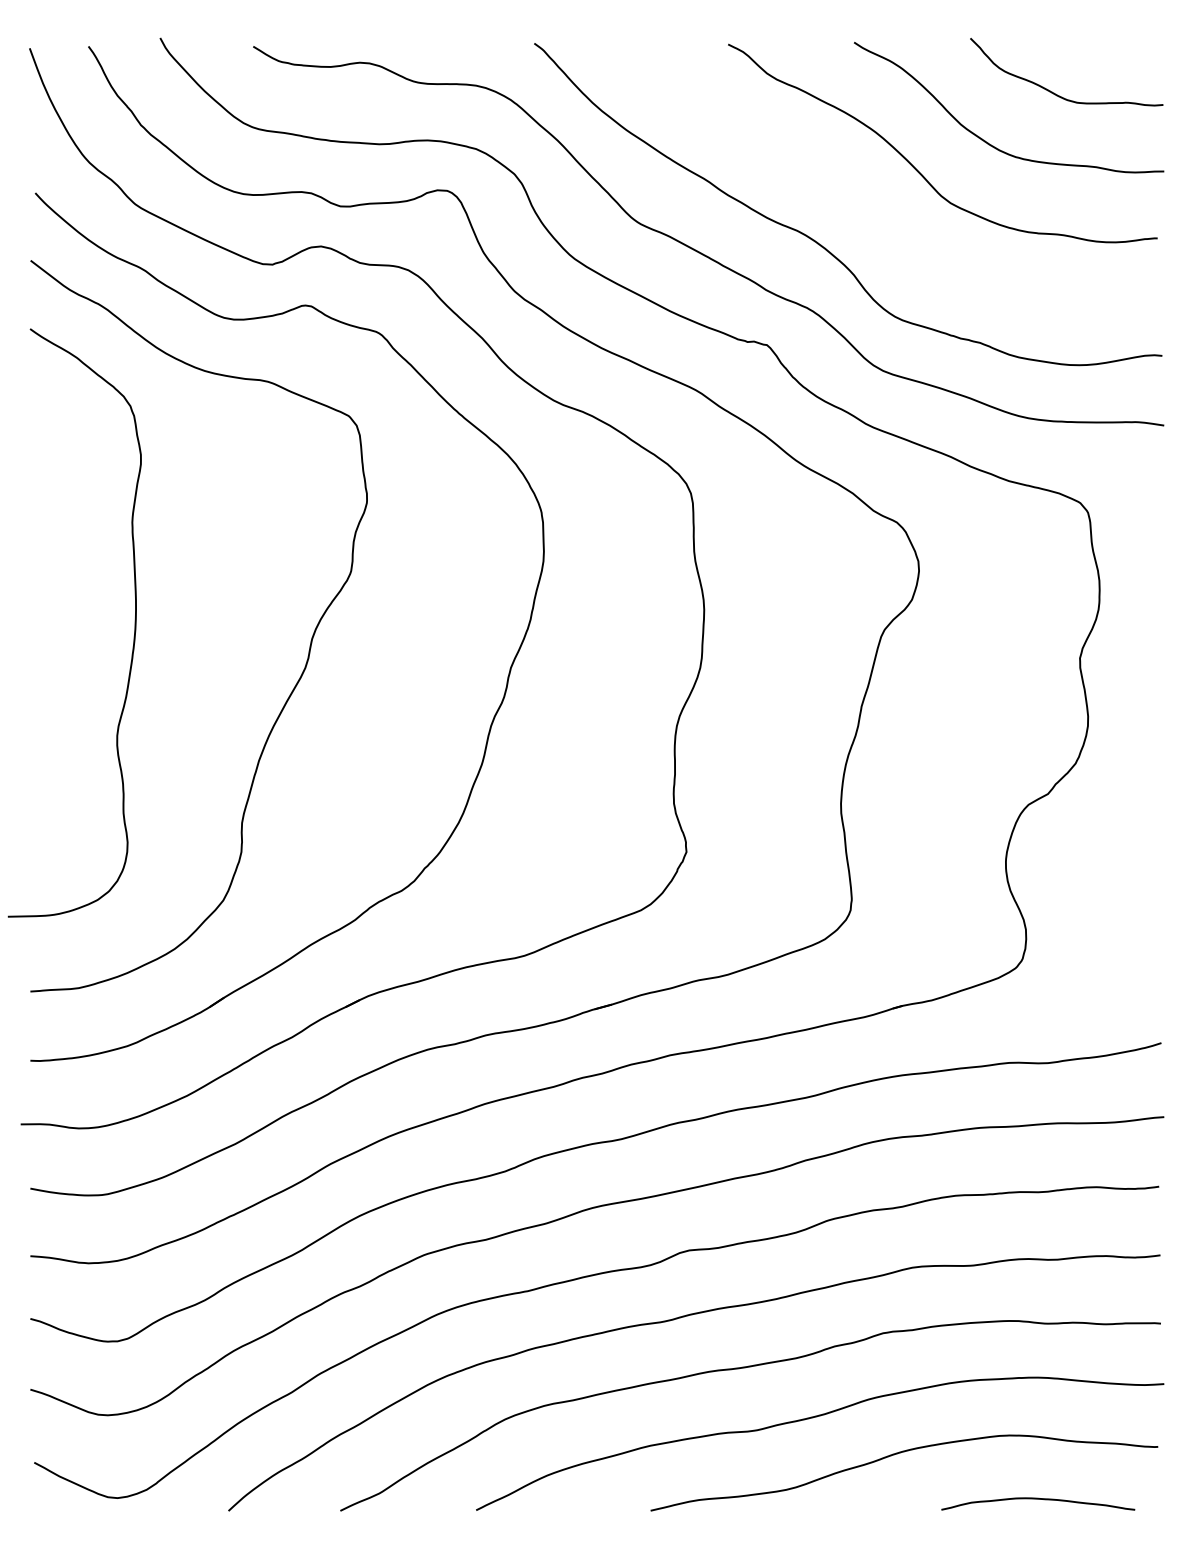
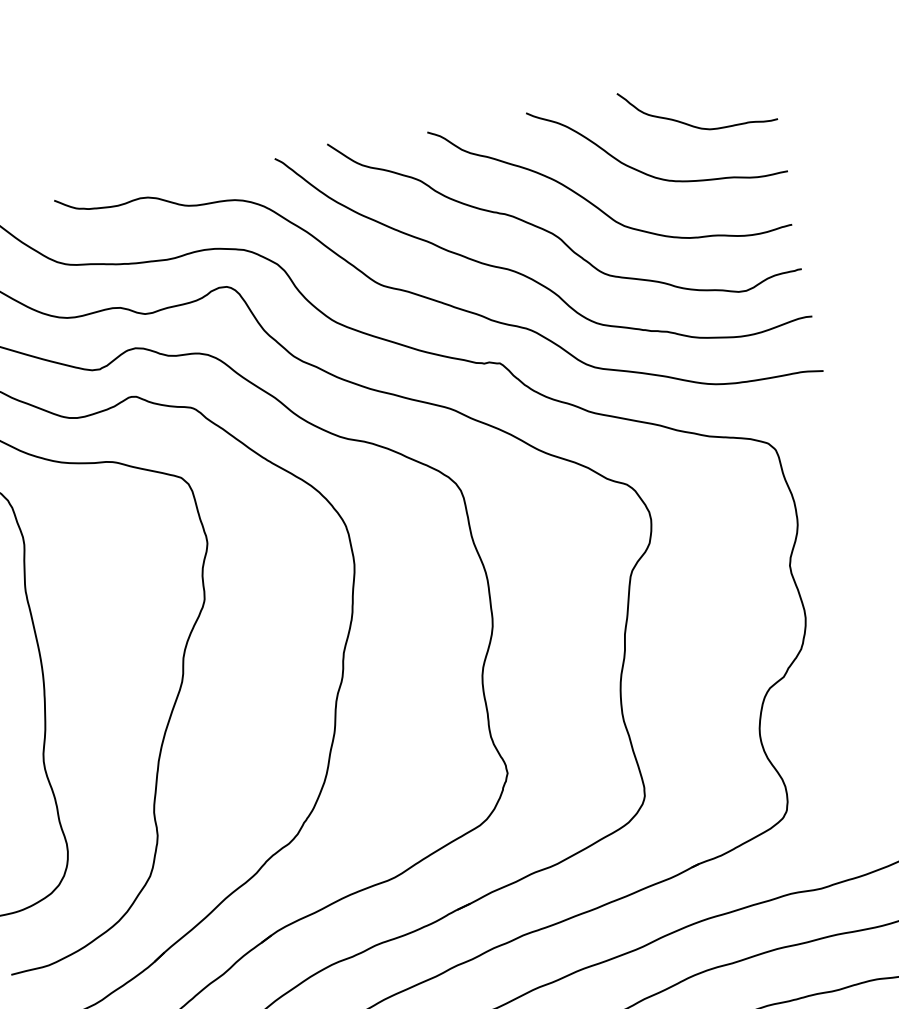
curve: (860, 195) -> (552, 232), added

